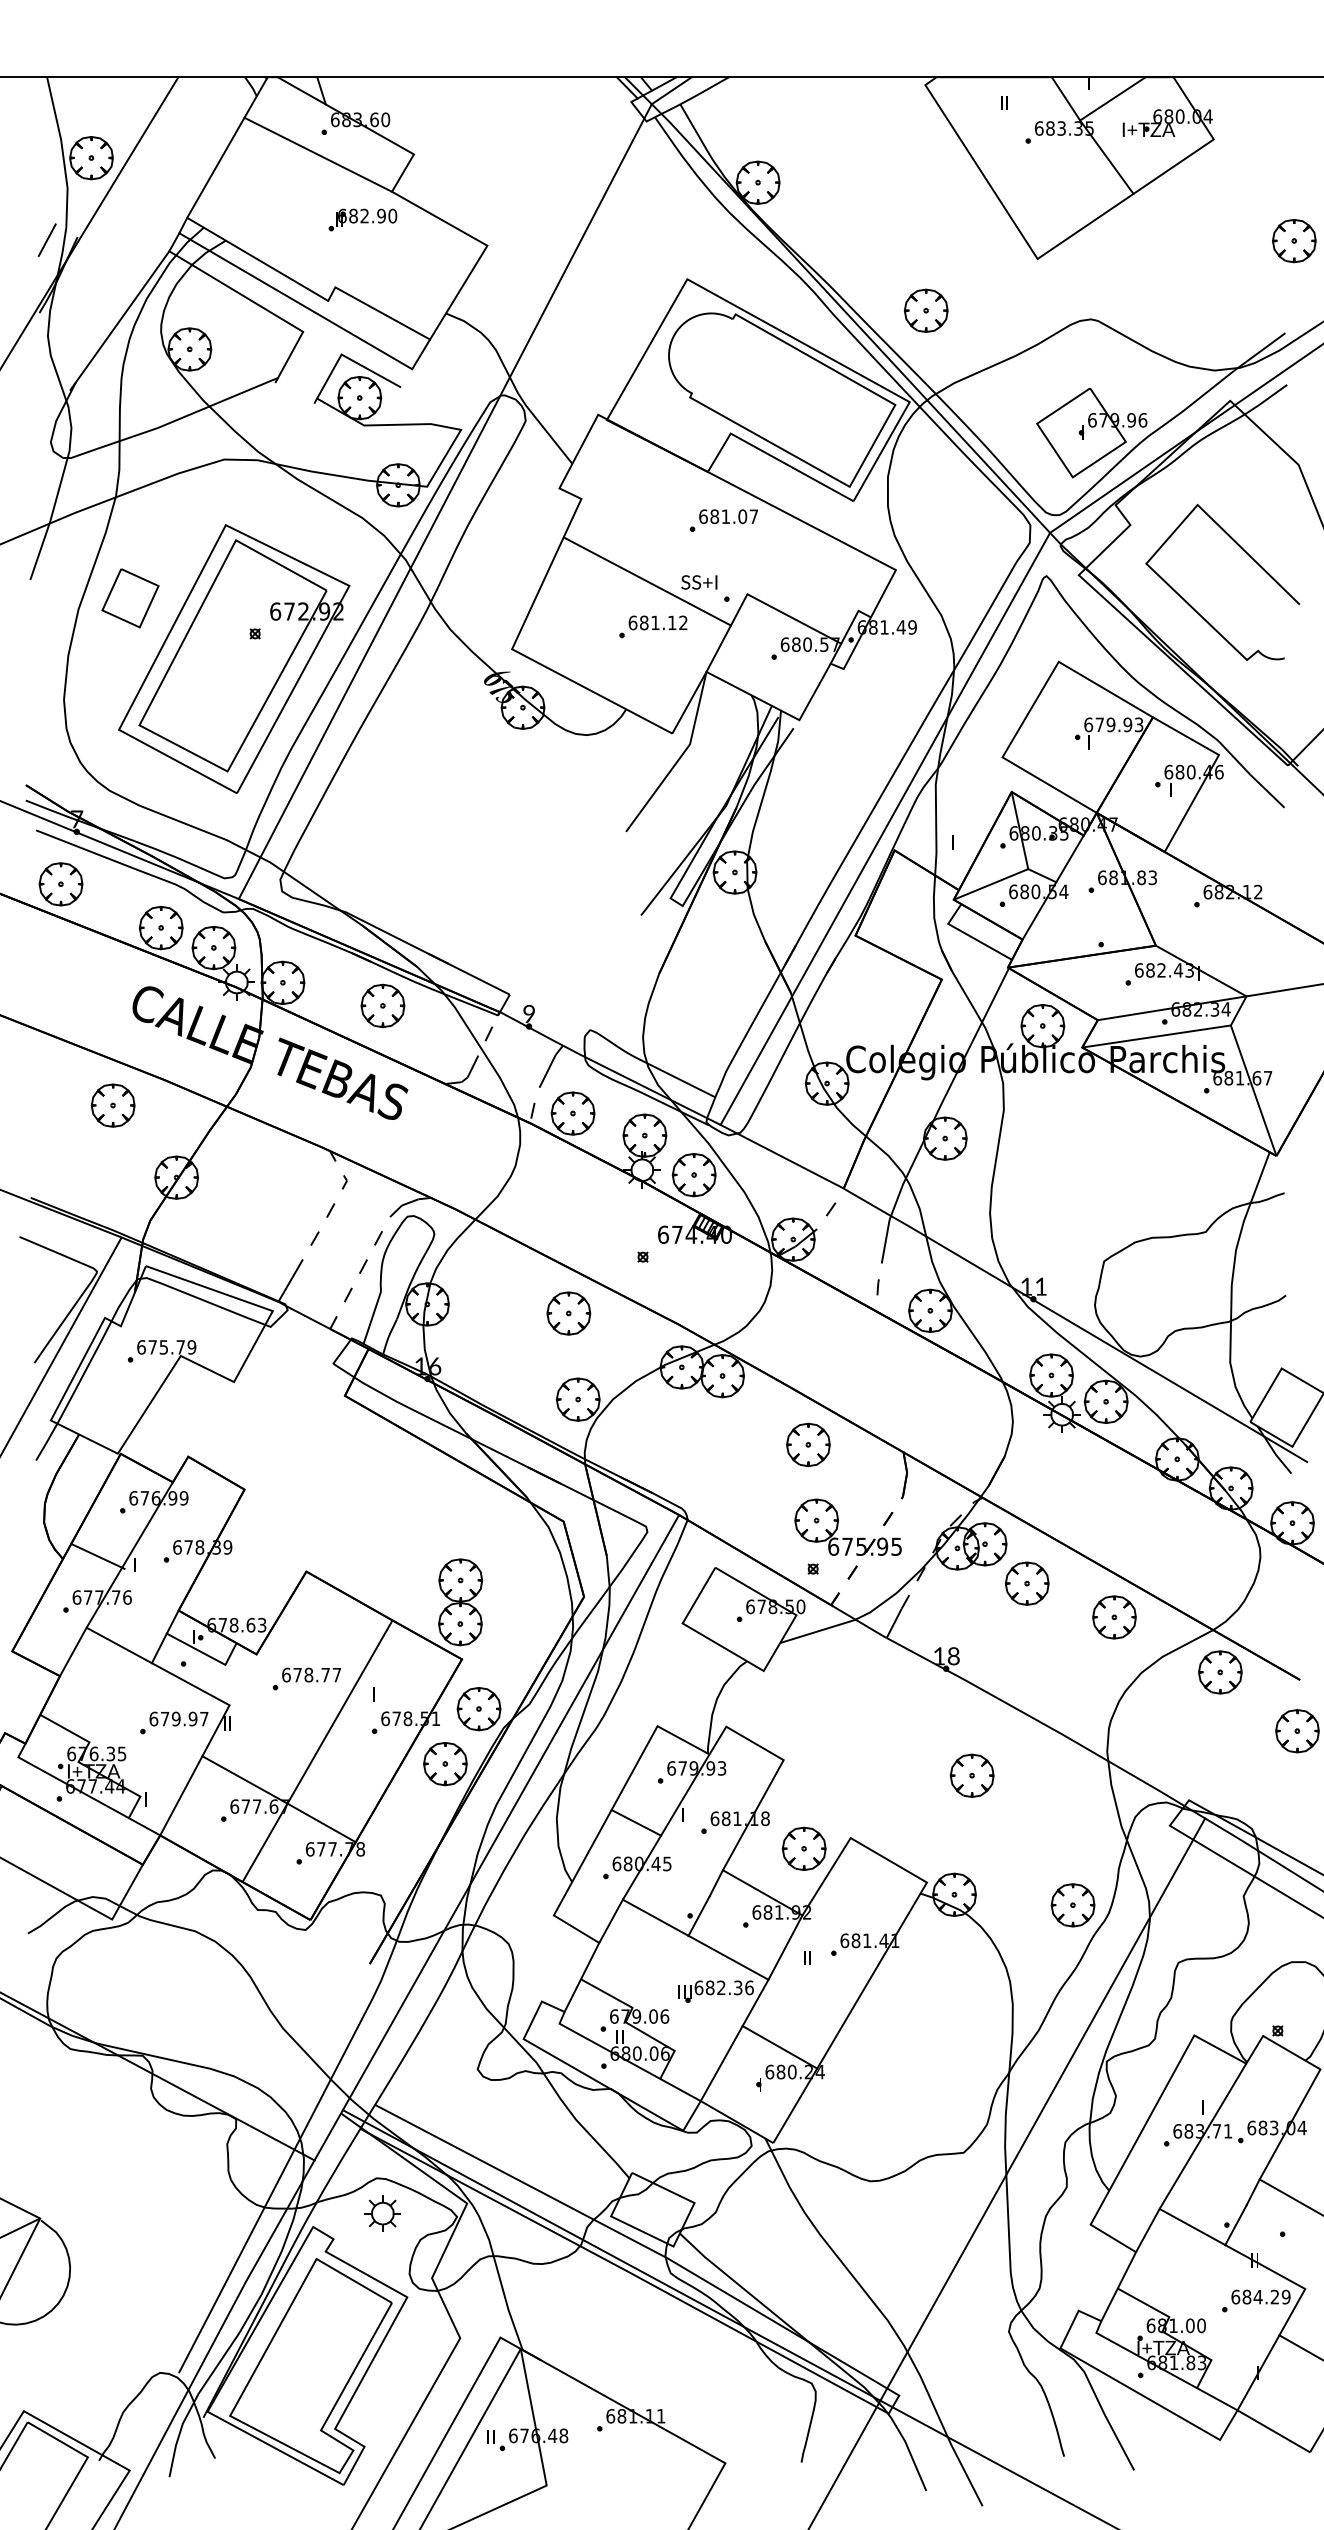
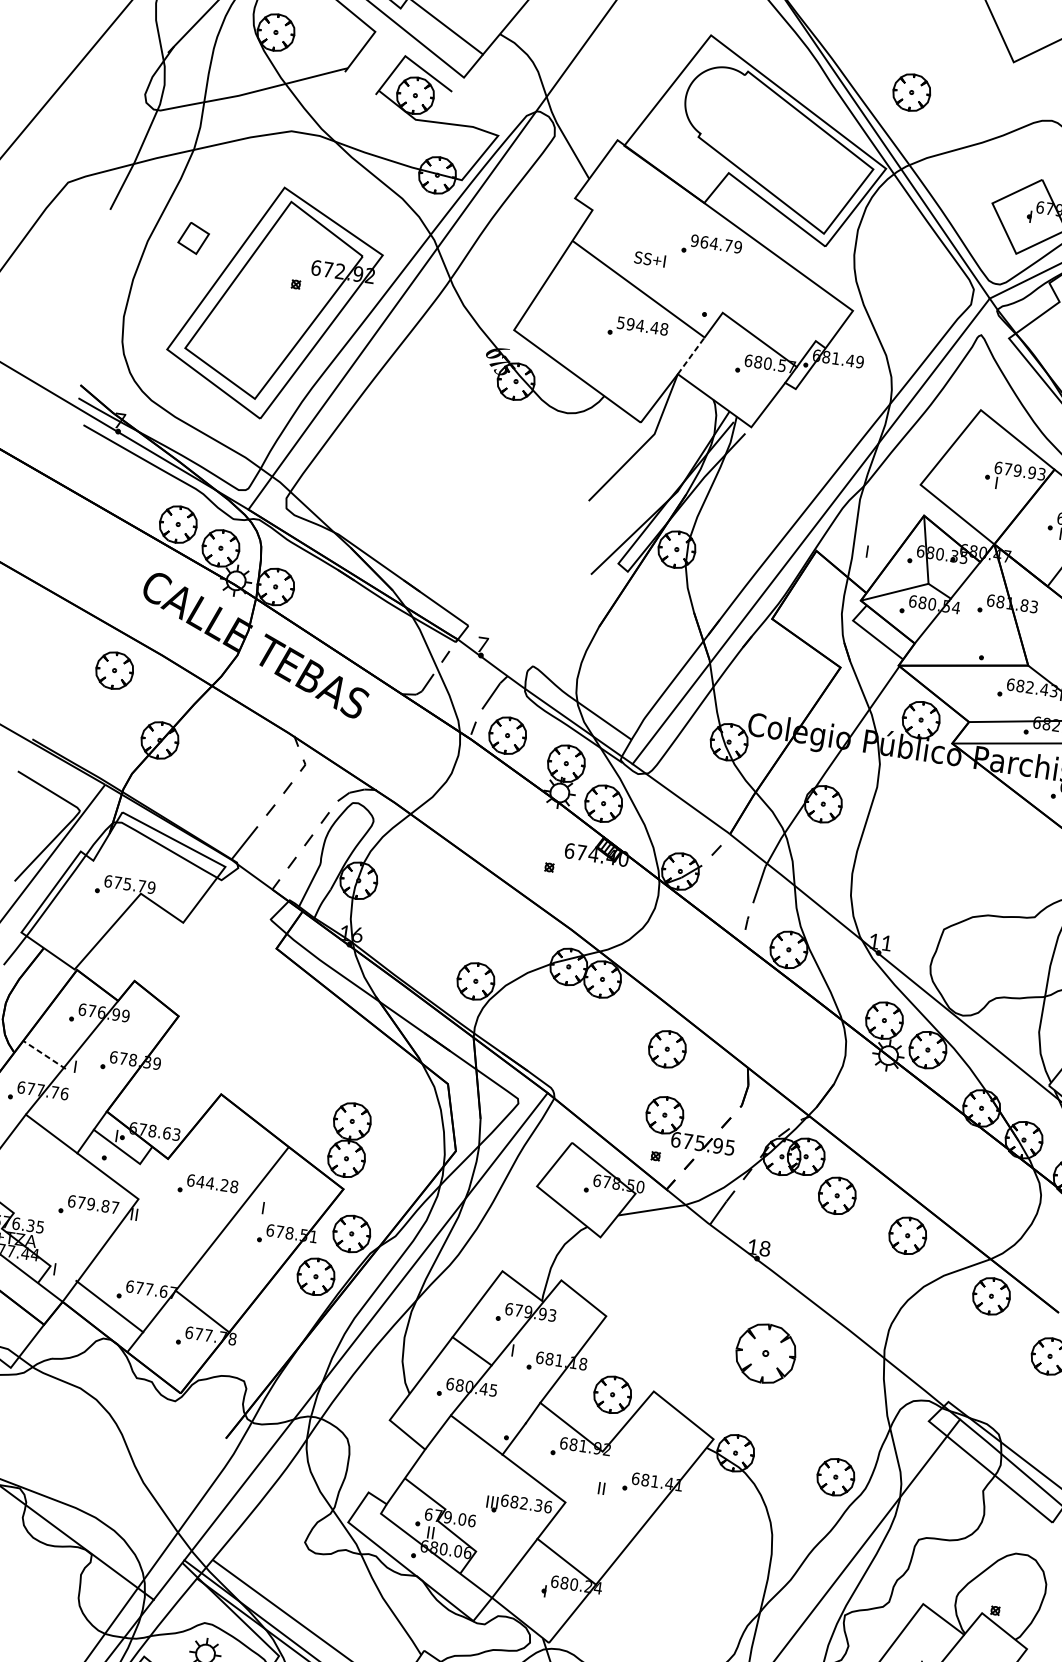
text: (728, 516) -> (716, 243), 681.07 -> 964.79
text: (699, 582) -> (650, 259), moved
part: (130, 598) -> (193, 238), size x0.6
text: (657, 622) -> (642, 325), 681.12 -> 594.48
line: (718, 648) -> (691, 355), solid -> dashed
part: (60, 884) -> (97, 474), removed
part: (382, 1005) -> (358, 618), removed
text: (529, 1013) -> (482, 644), 9 -> 7
part: (568, 1313) -> (478, 906), removed
line: (97, 1556) -> (44, 1054), solid -> dashed
text: (317, 1674) -> (217, 1183), 678.77 -> 644.28
text: (192, 1719) -> (104, 1206), 679.97 -> 679.87
part: (971, 1775) -> (765, 1353), size x1.6
line: (244, 1779) -> (109, 1306), moved
line: (785, 1947) -> (584, 1476), removed

